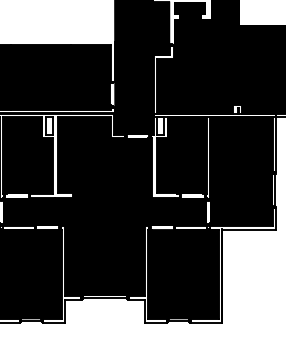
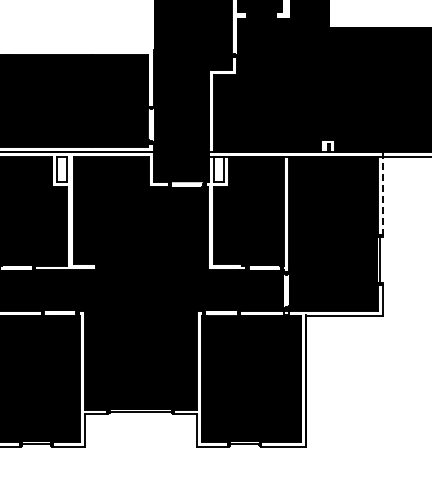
line: (276, 143) -> (382, 194), solid -> dashed

